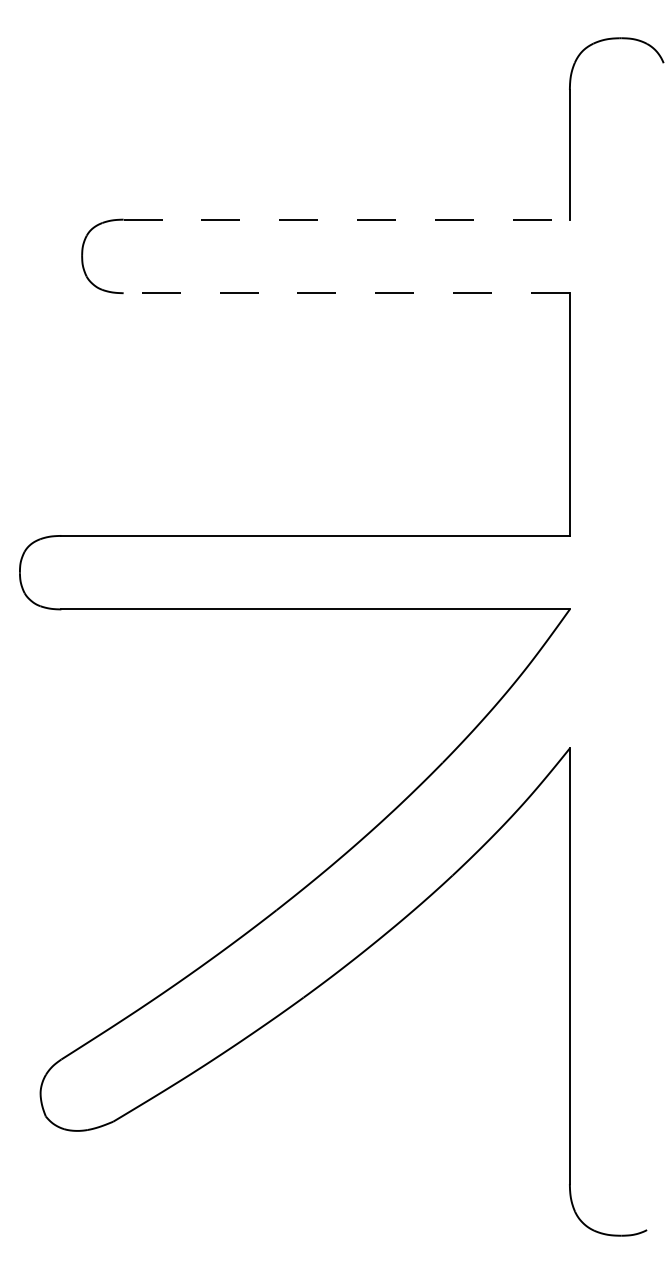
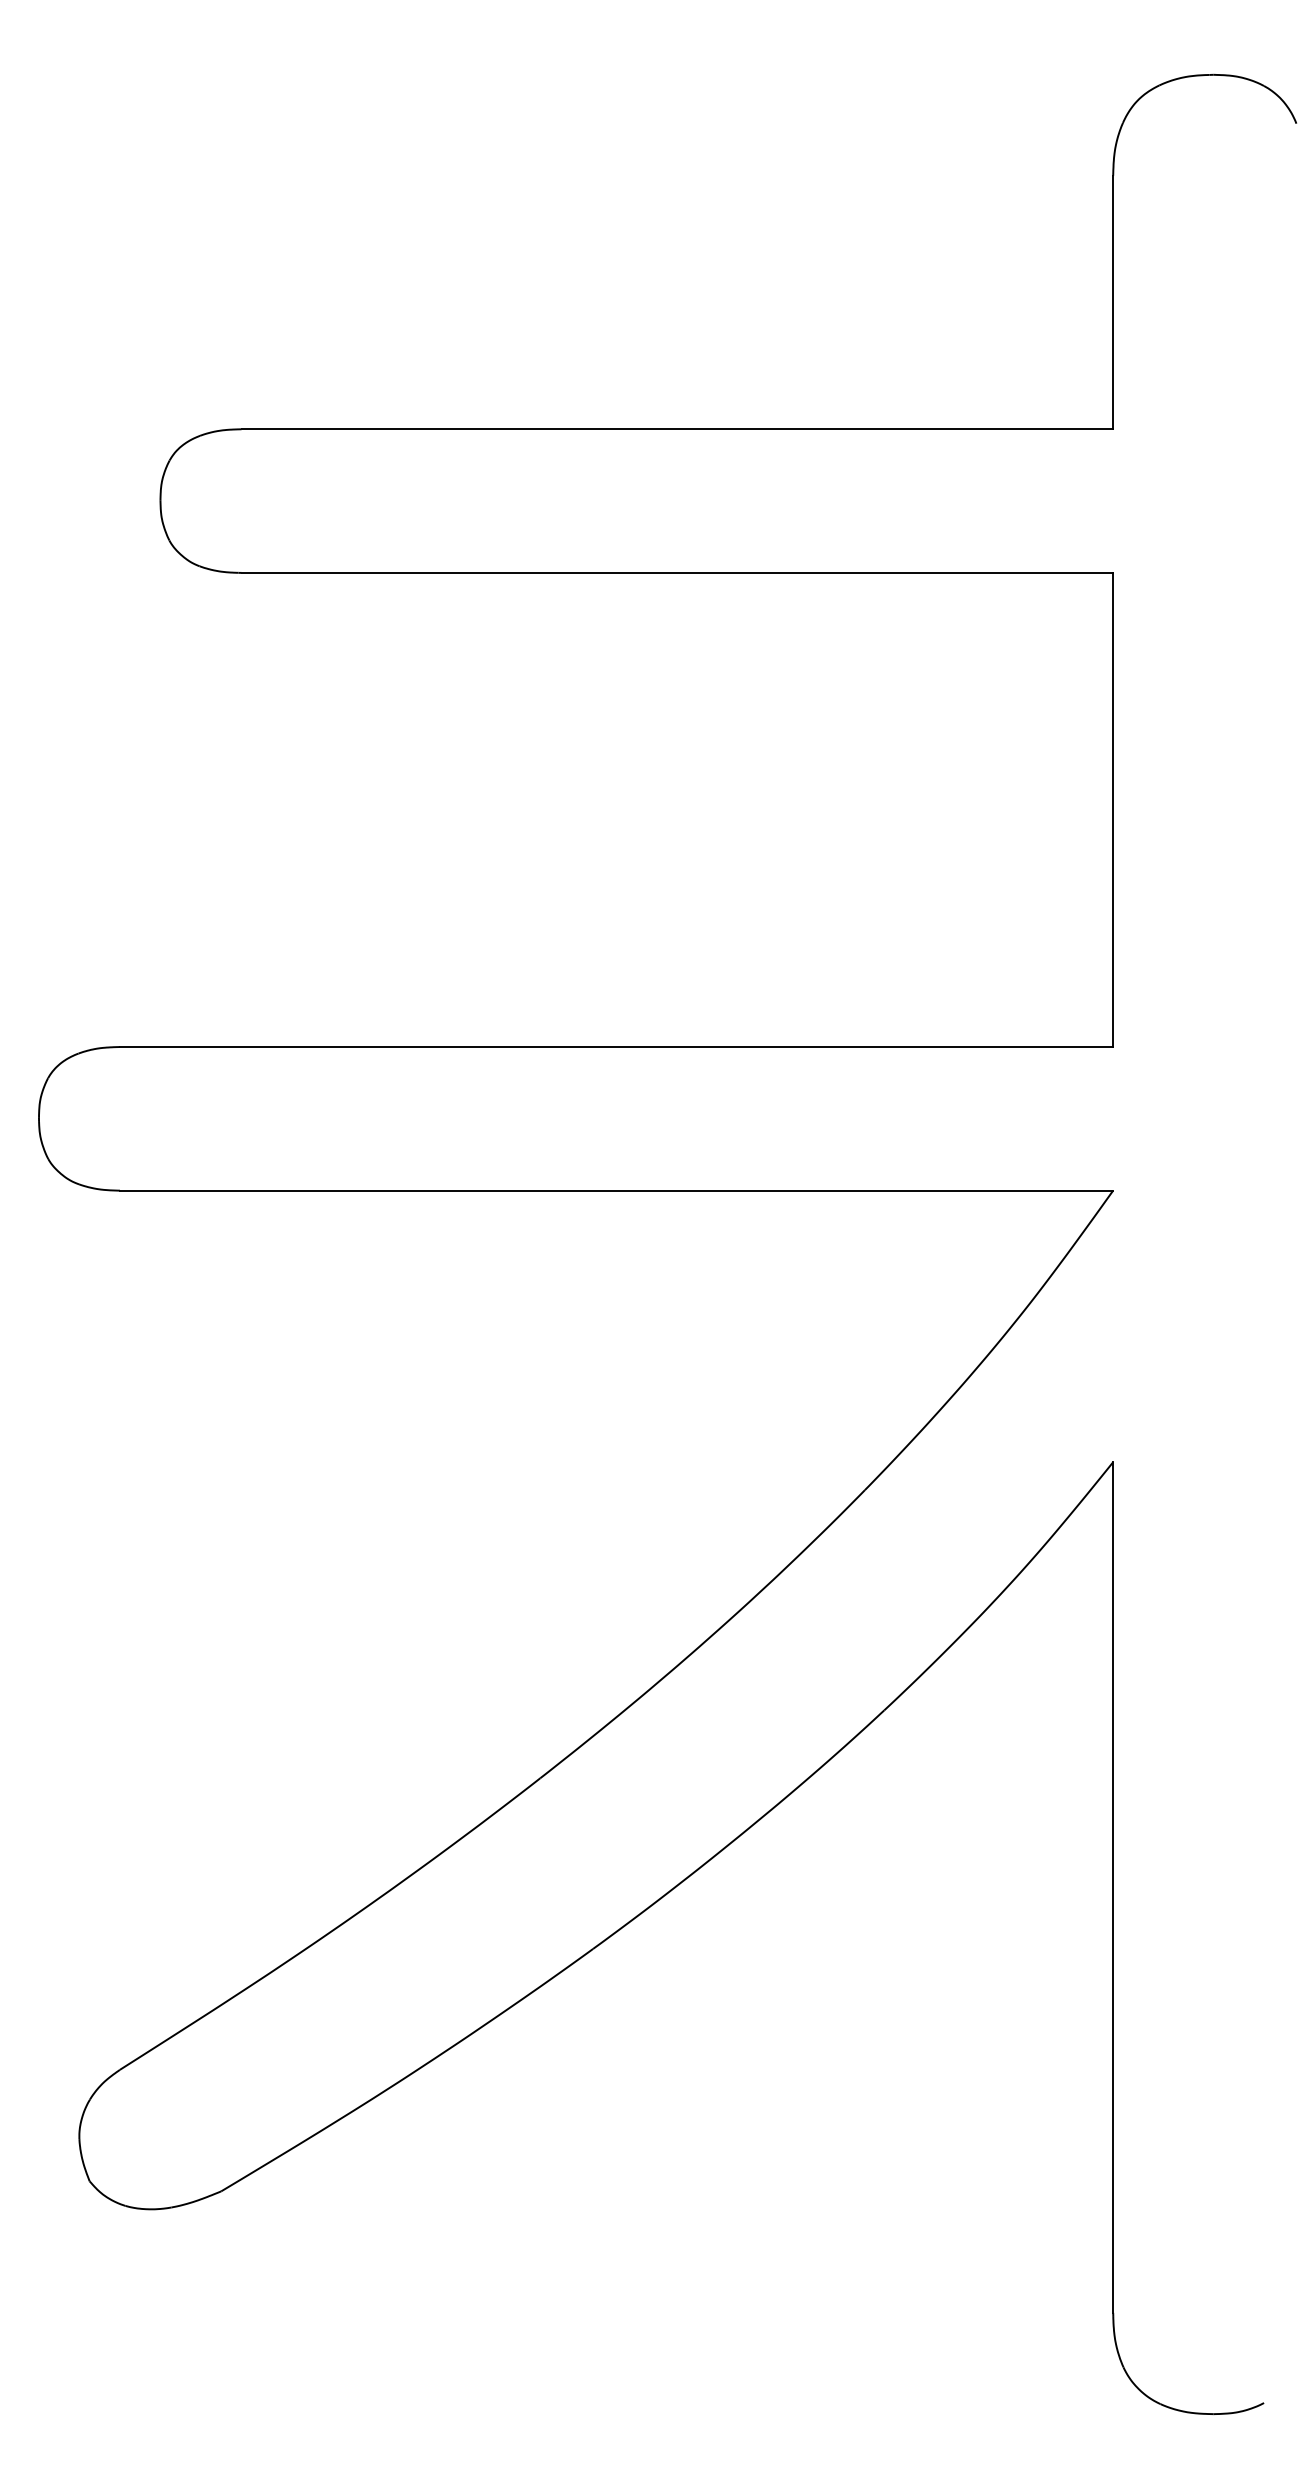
line: (347, 219) -> (678, 428), dashed -> solid
line: (346, 293) -> (676, 573), dashed -> solid

